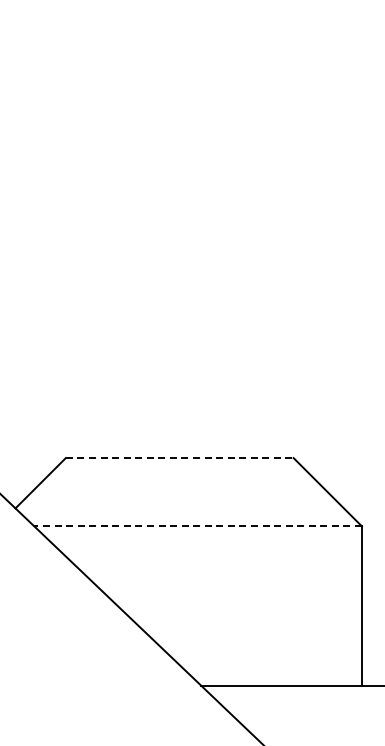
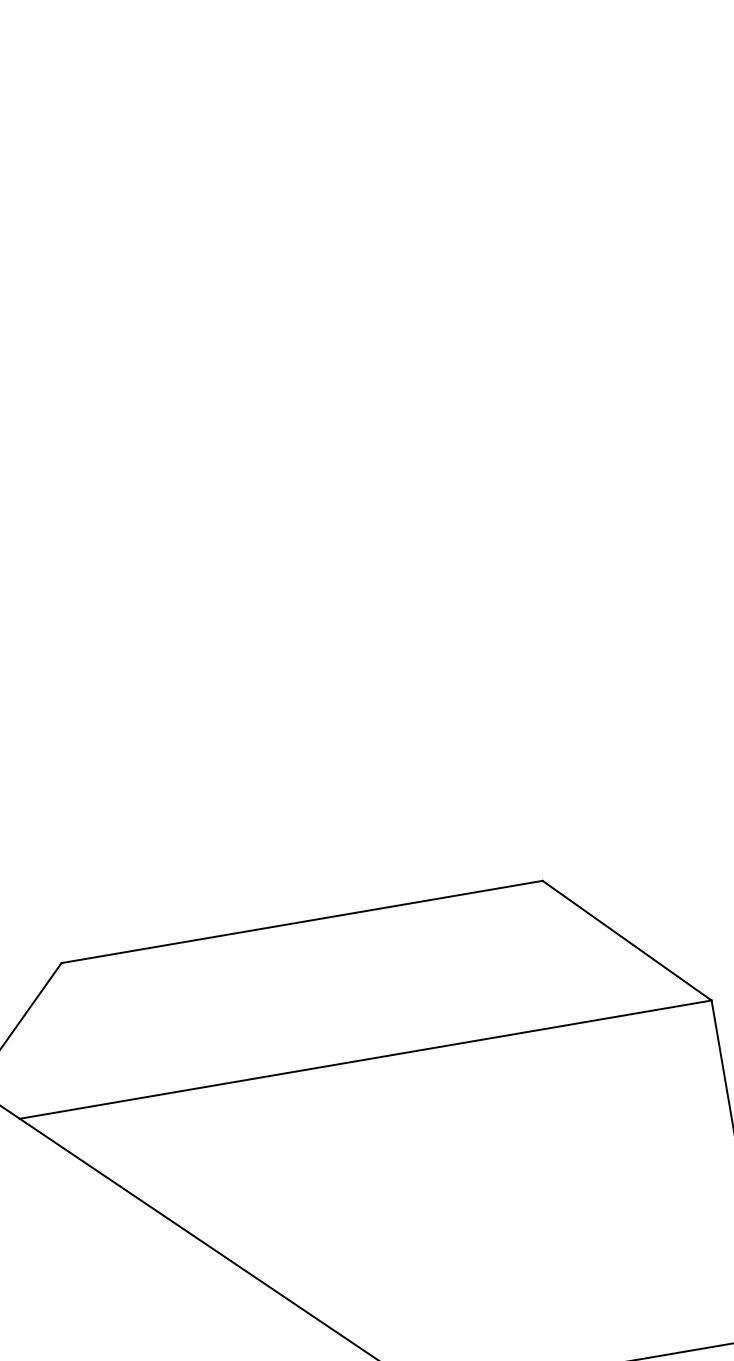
line: (179, 458) -> (301, 922), dashed -> solid
line: (198, 526) -> (366, 1059), dashed -> solid

